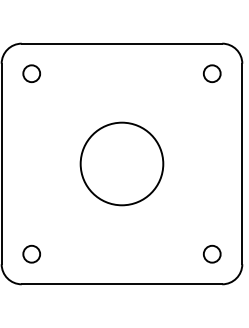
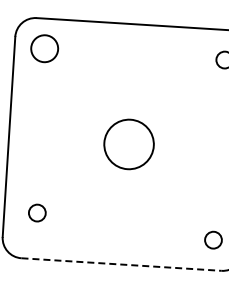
circle: (31, 73) -> (44, 48), size x1.6
circle: (121, 163) -> (128, 143), size x0.6
circle: (31, 253) -> (37, 212), moved
line: (122, 284) -> (122, 264), solid -> dashed

